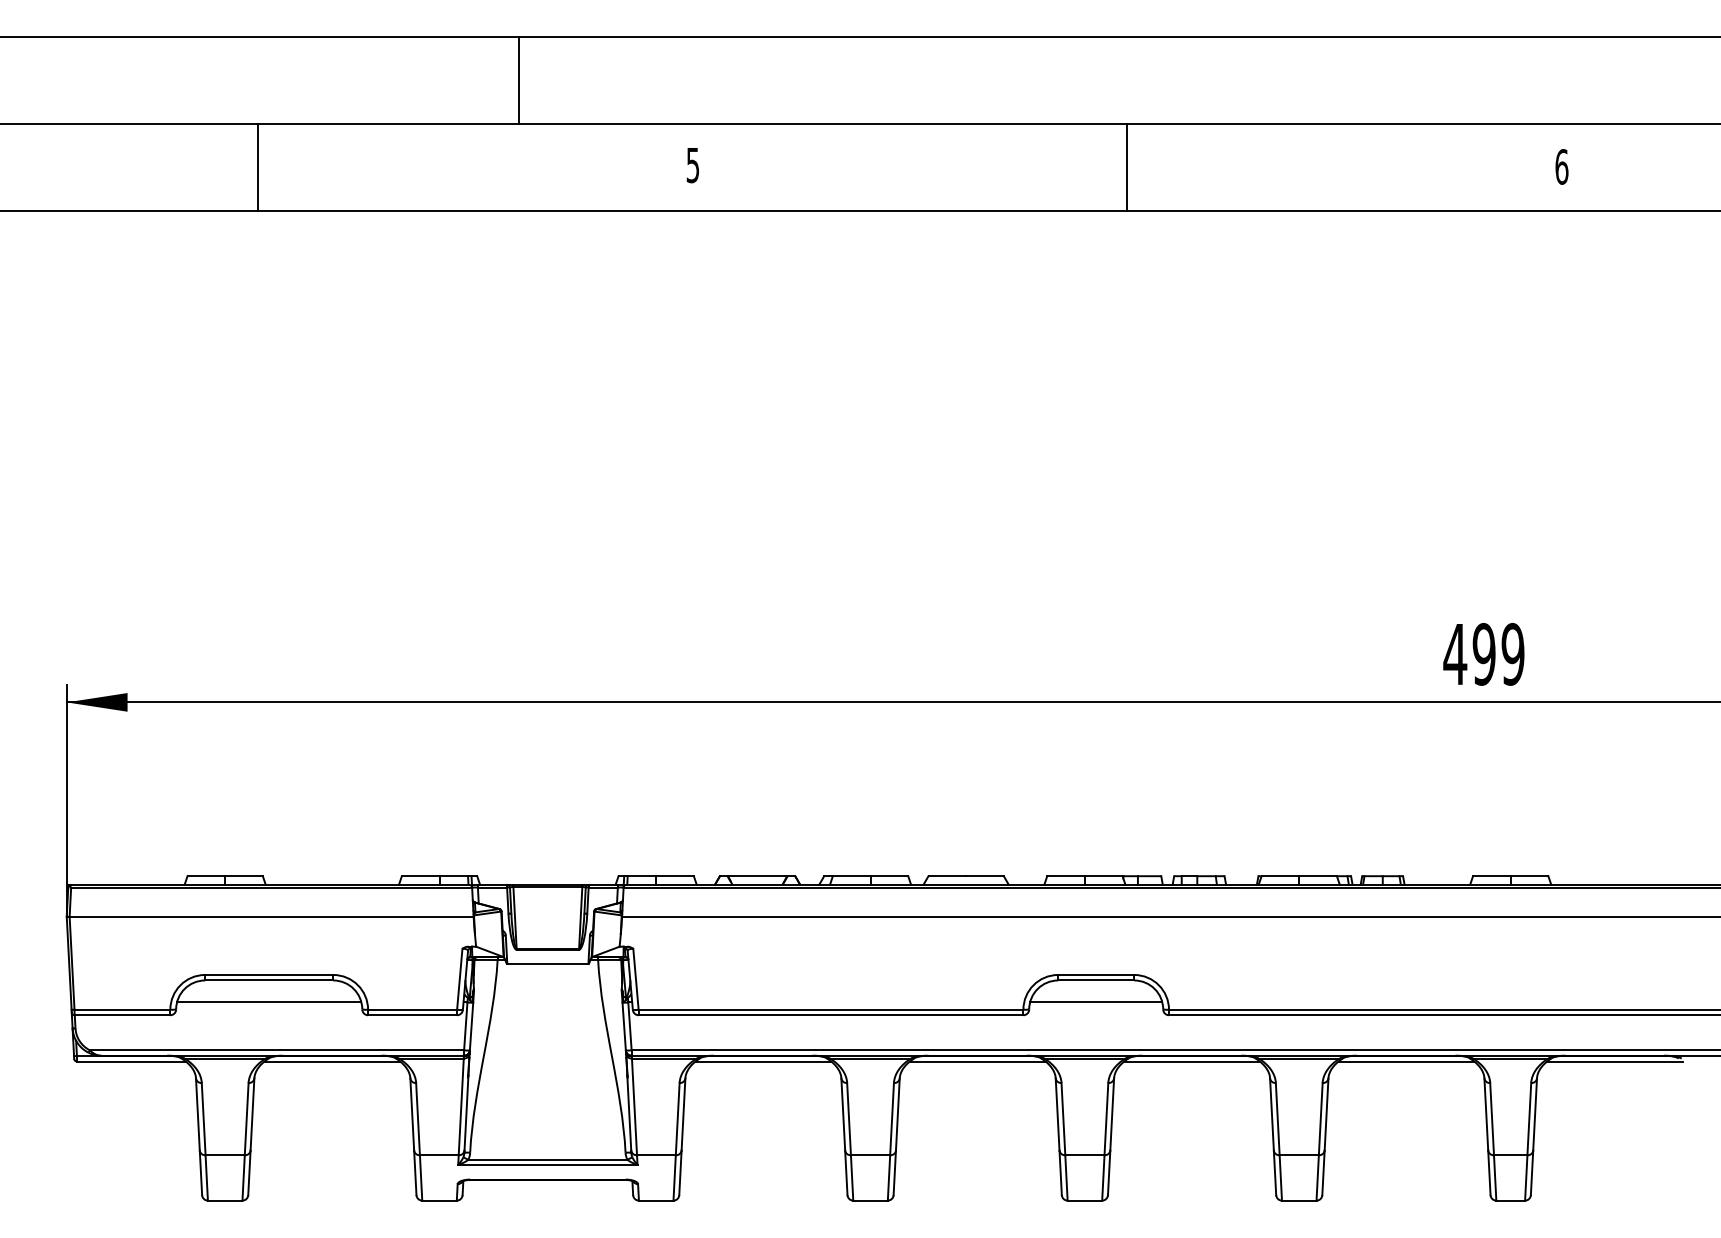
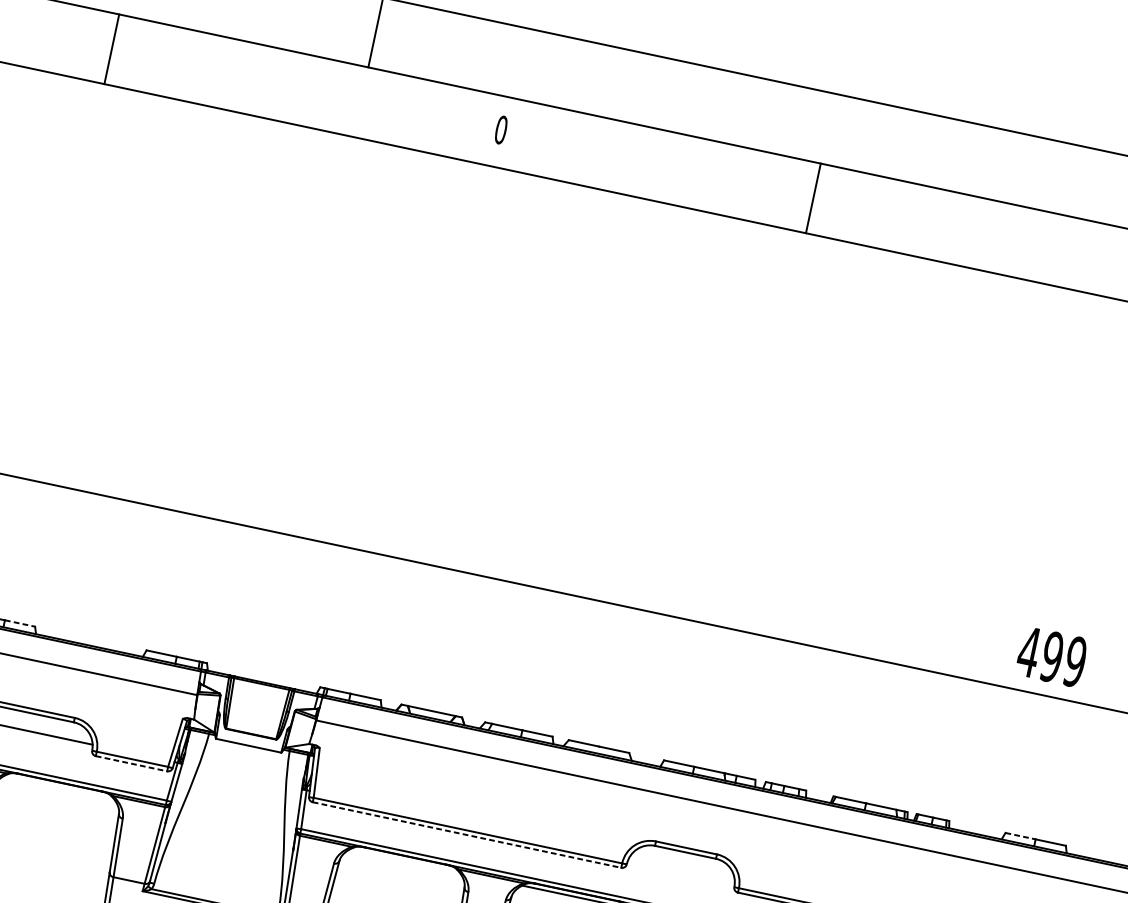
text: (692, 165) -> (500, 130), 5 -> 0
line: (257, 167) -> (111, 49), moved
line: (1126, 167) -> (813, 198), moved
line: (244, 876) -> (20, 623), solid -> dashed
line: (1491, 876) -> (1020, 836), solid -> dashed
line: (1096, 1002) -> (682, 870), removed
line: (412, 1015) -> (131, 763), solid -> dashed
line: (831, 1015) -> (467, 835), solid -> dashed
line: (332, 1061) -> (59, 787), removed
line: (763, 1061) -> (404, 860), removed

